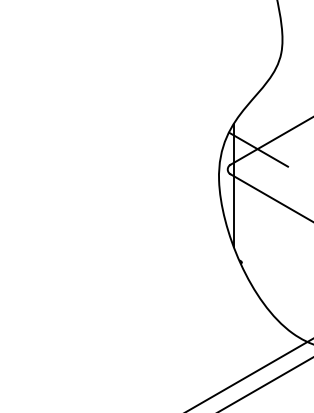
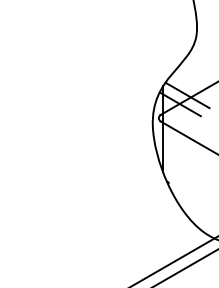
line: (268, 136) -> (187, 95), added

